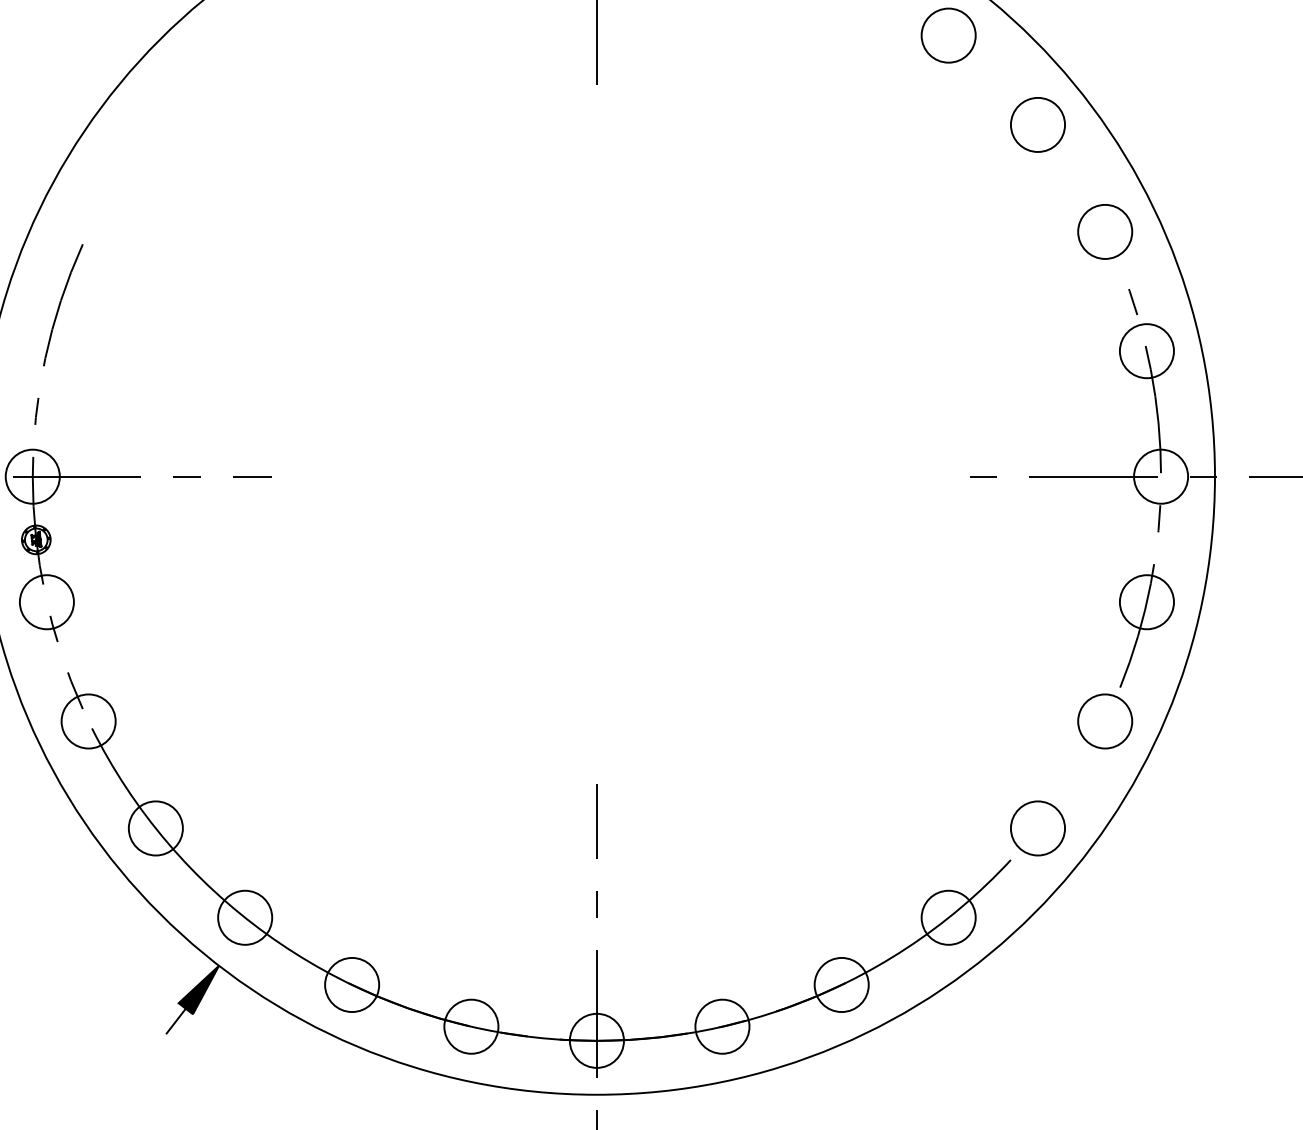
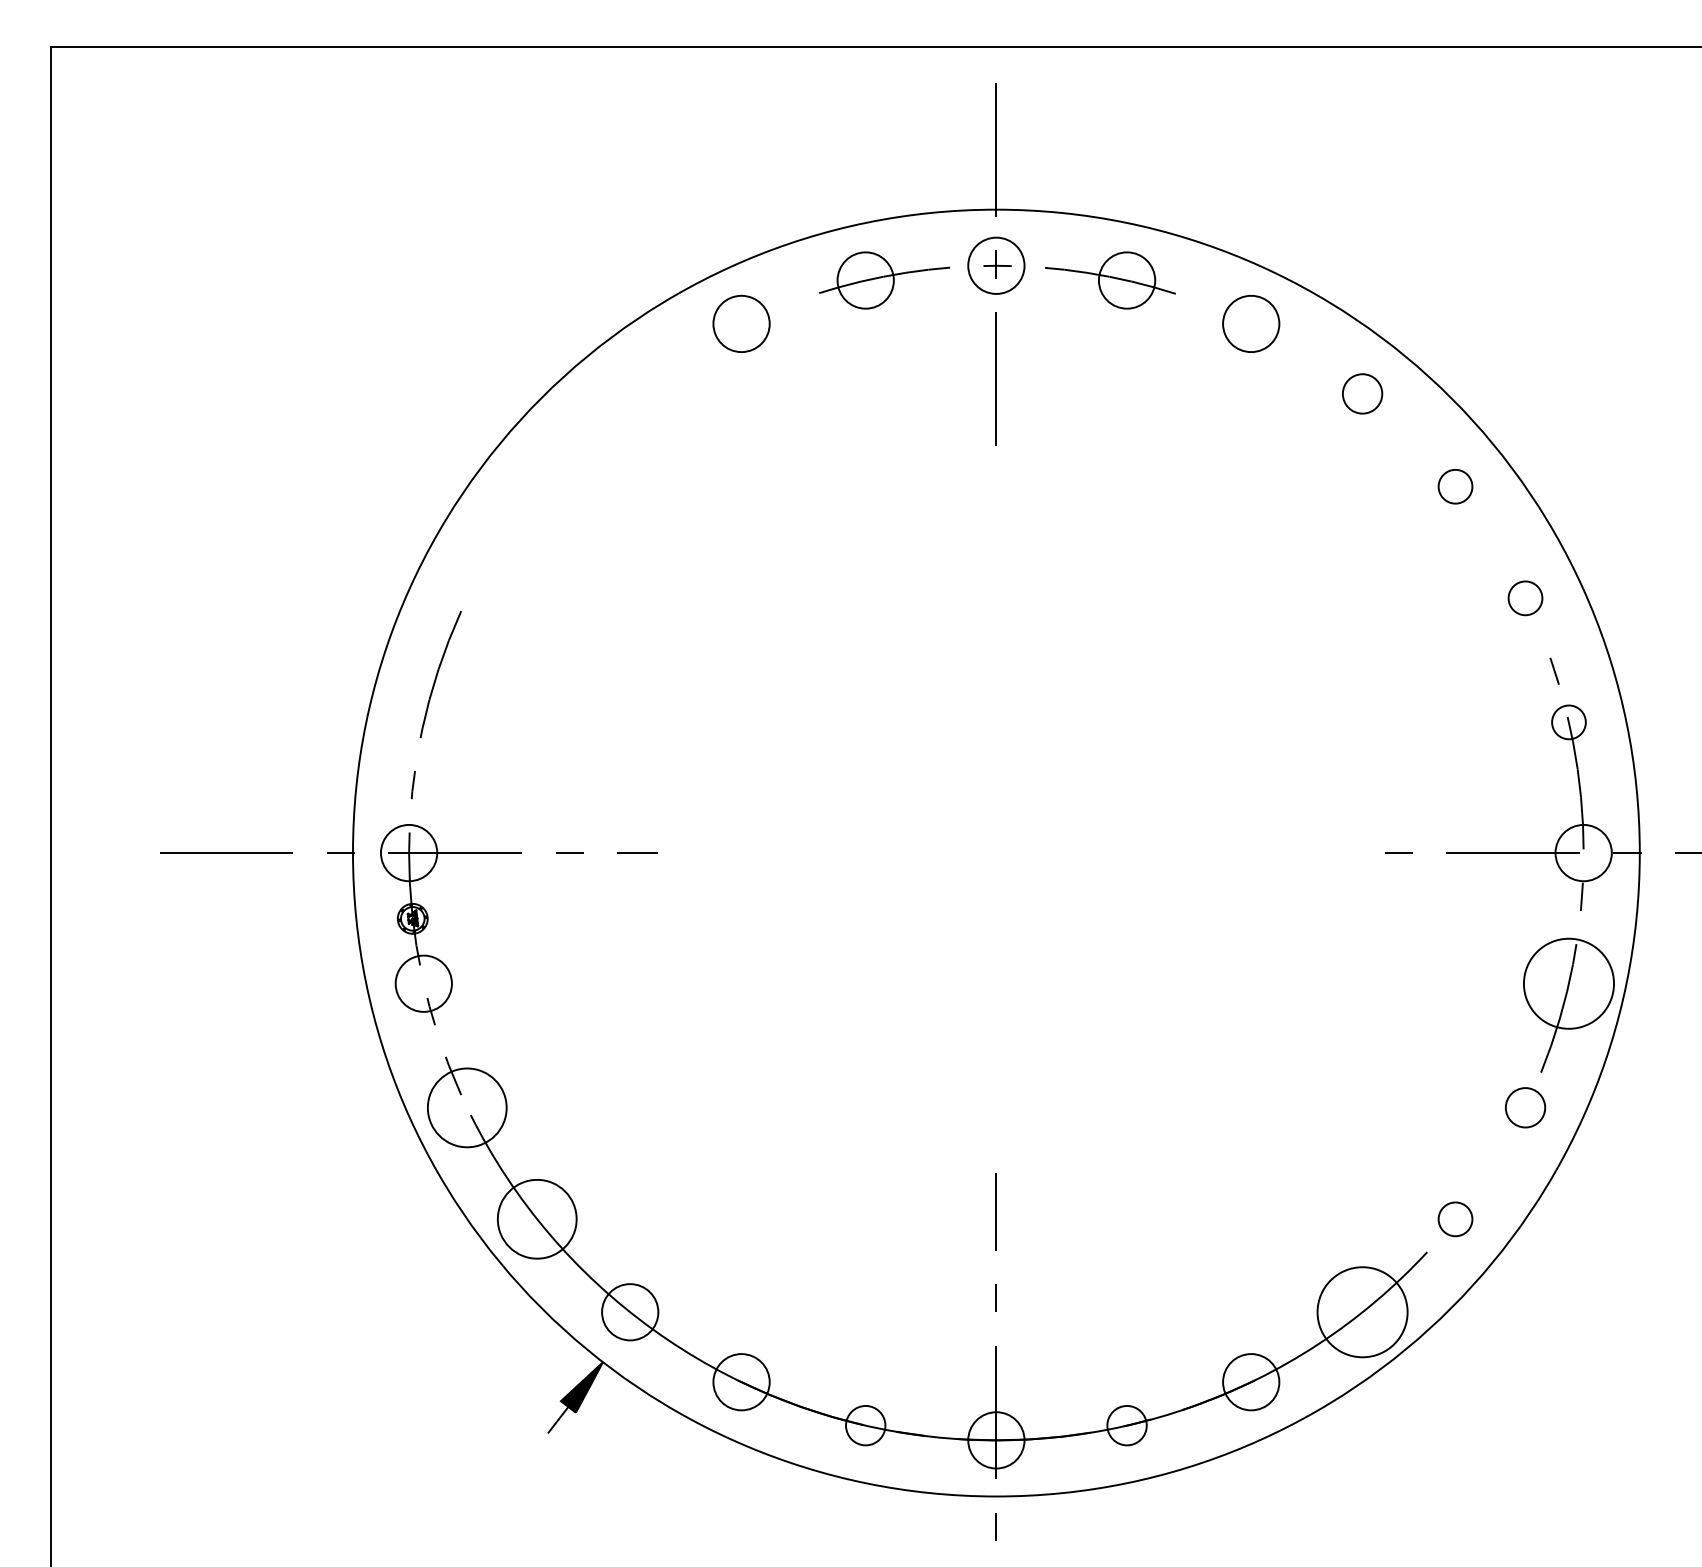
circle: (948, 35) -> (1362, 393), size x0.7
circle: (1037, 124) -> (1455, 486), size x0.6
circle: (1105, 232) -> (1525, 598), size x0.6
circle: (1146, 351) -> (1568, 722), size x0.6
circle: (1146, 601) -> (1568, 983), size x1.6
circle: (88, 721) -> (467, 1107), size x1.4
circle: (1105, 721) -> (1525, 1107), size x0.7
circle: (156, 828) -> (537, 1219), size x1.4
circle: (1037, 828) -> (1455, 1219), size x0.6
circle: (948, 918) -> (1362, 1312), size x1.6
circle: (471, 1026) -> (865, 1425), size x0.7
circle: (721, 1026) -> (1126, 1425), size x0.7

